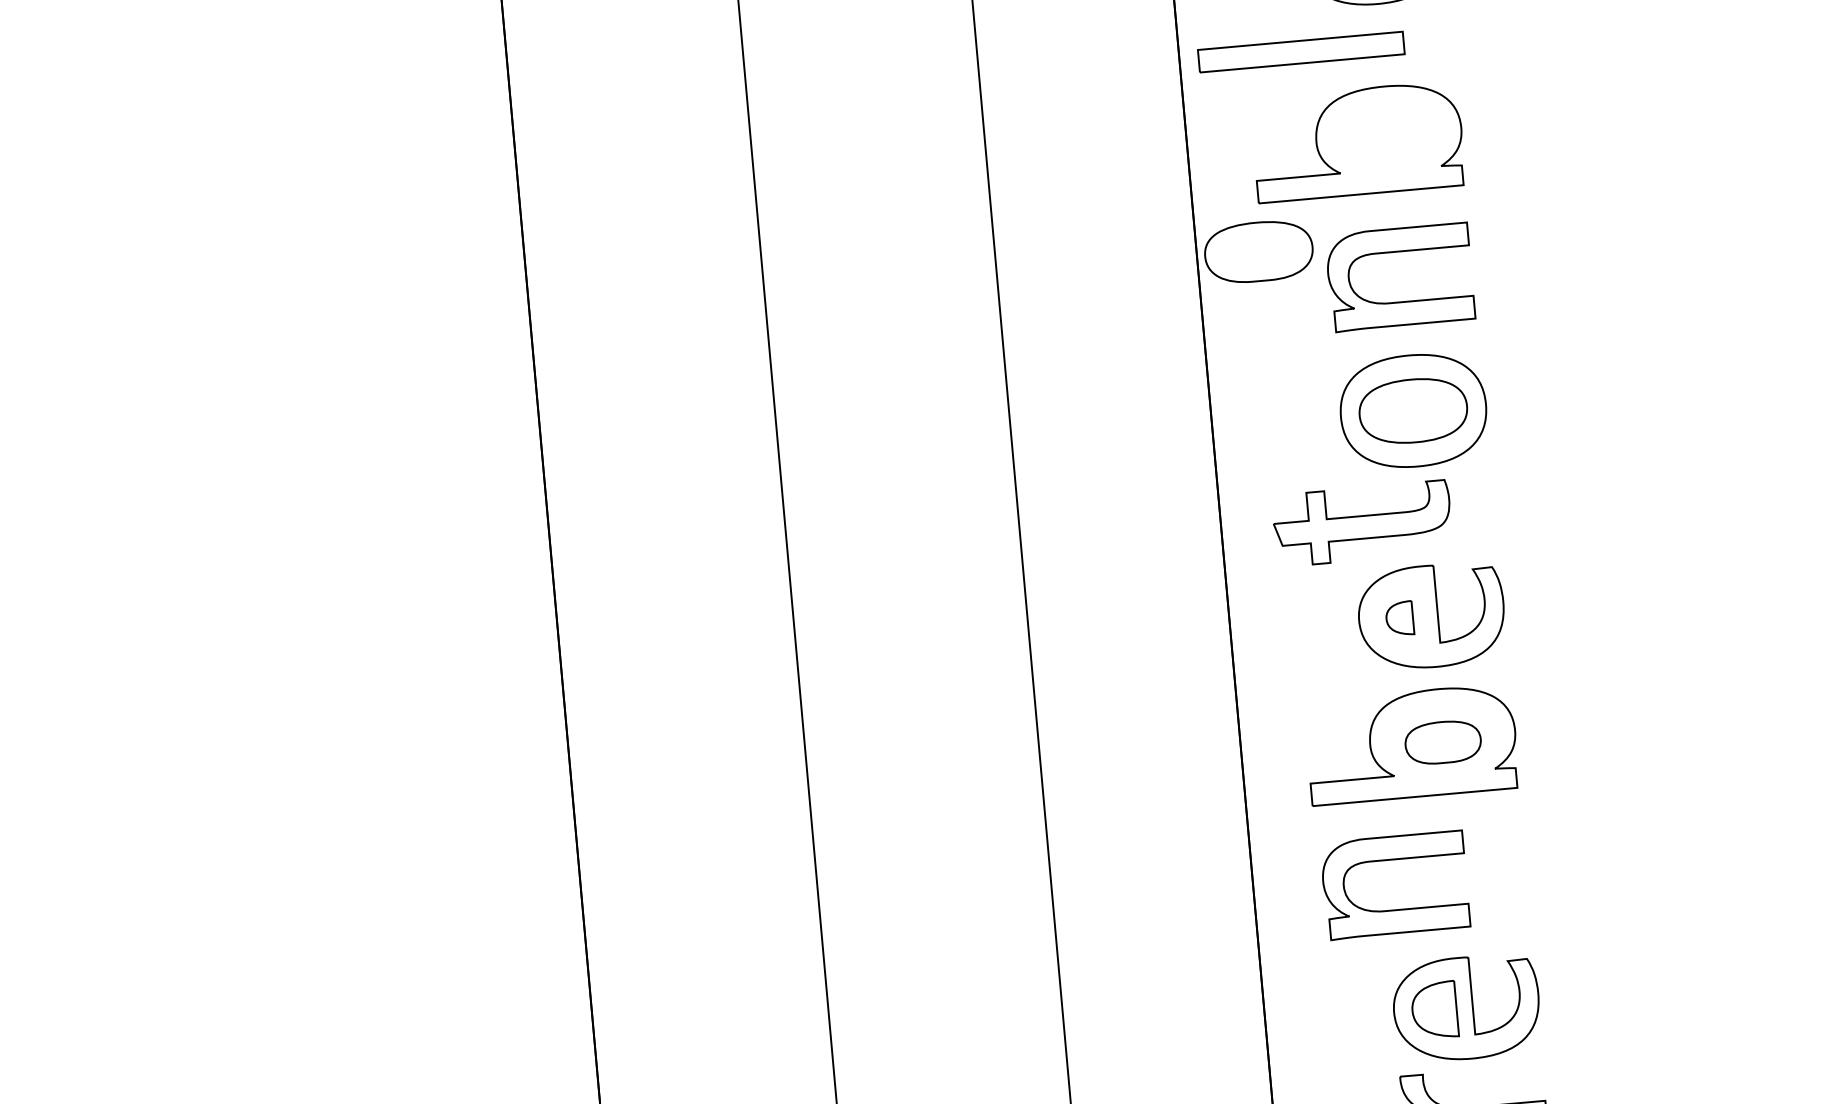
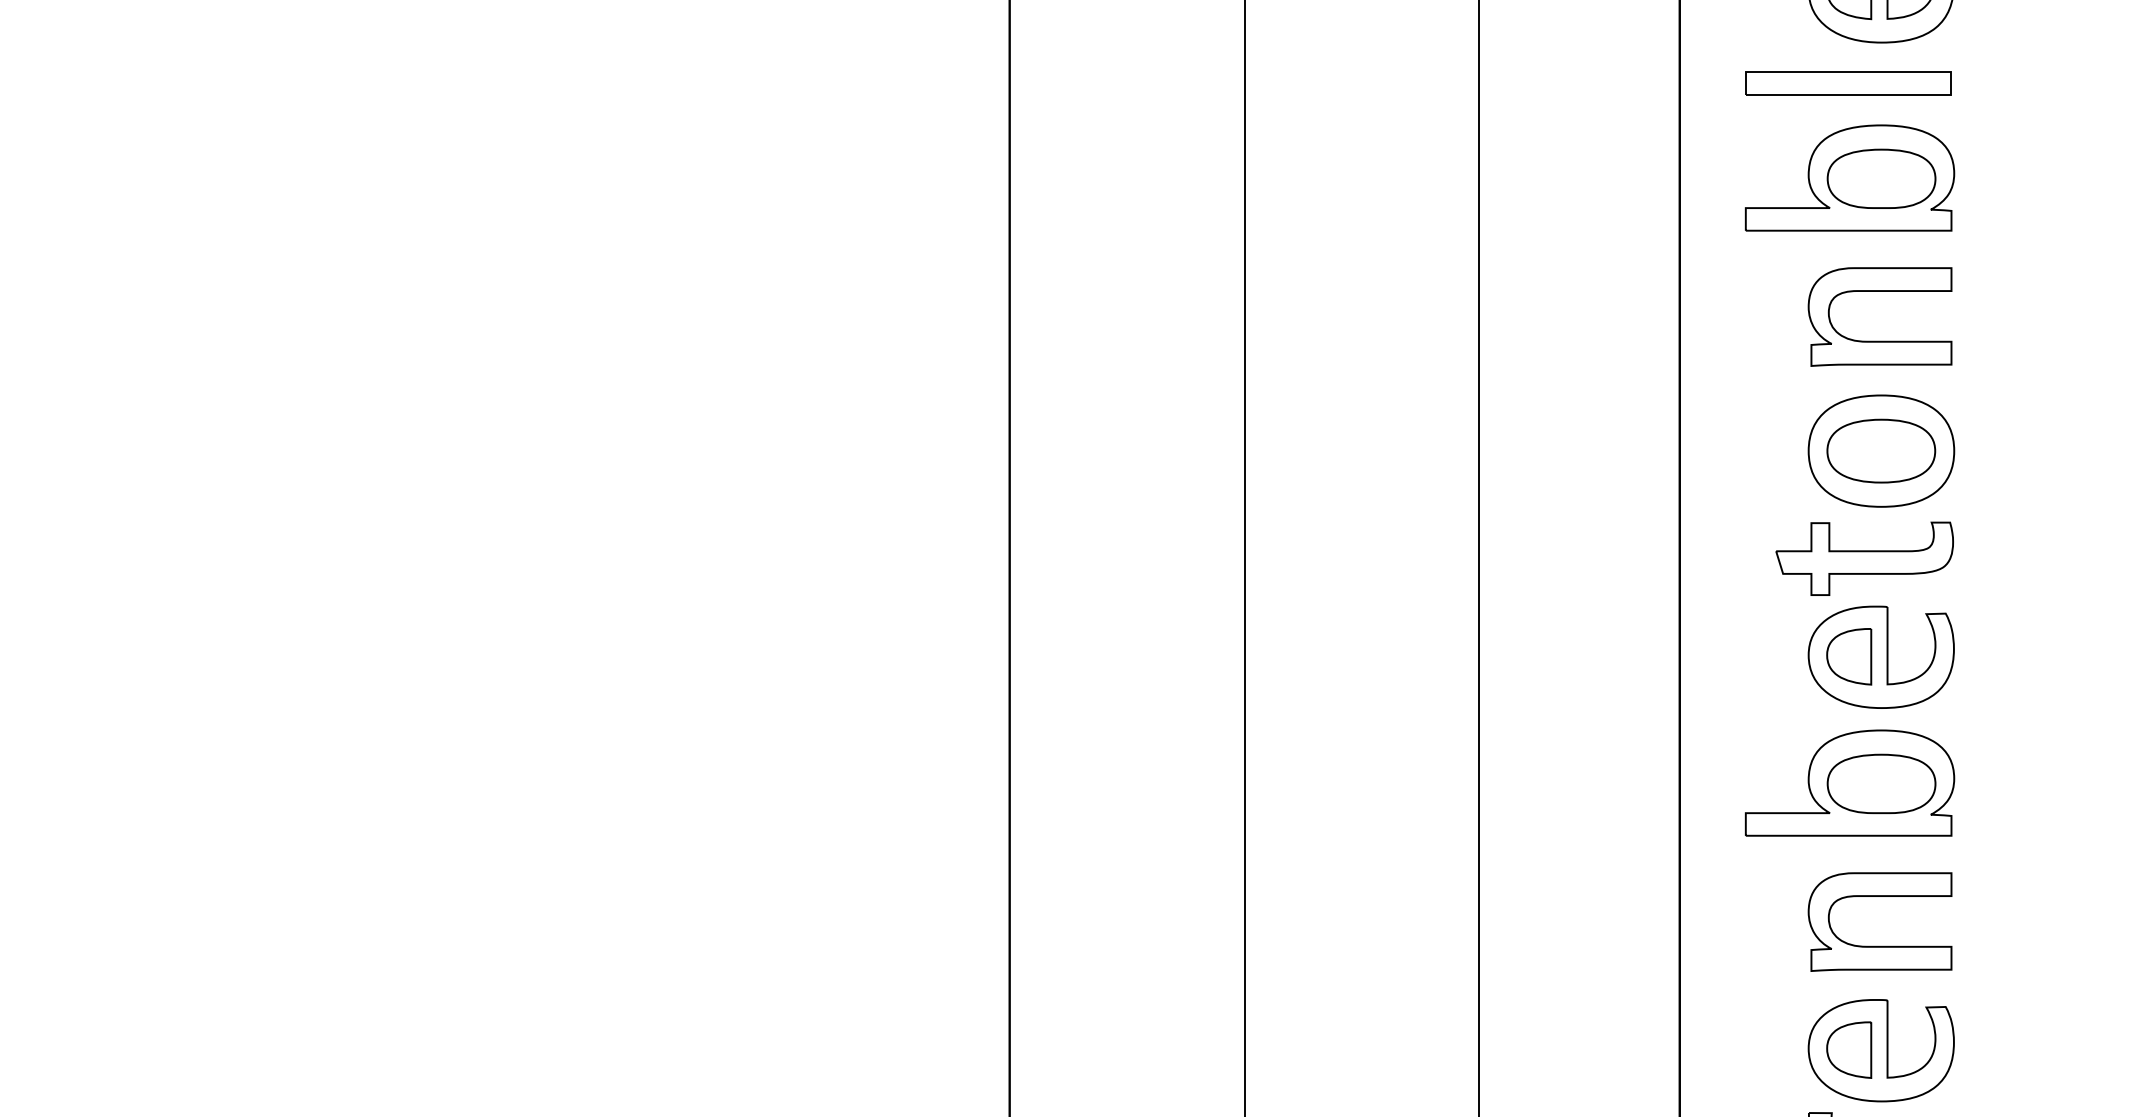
part: (1301, 51) -> (1848, 83), moved
part: (1258, 251) -> (1881, 178), moved
part: (1362, 523) -> (1864, 558), moved
part: (1399, 618) -> (1849, 656), size x1.67
part: (1443, 742) -> (1881, 783), size x1.43
part: (1396, 908) -> (1879, 945), moved

